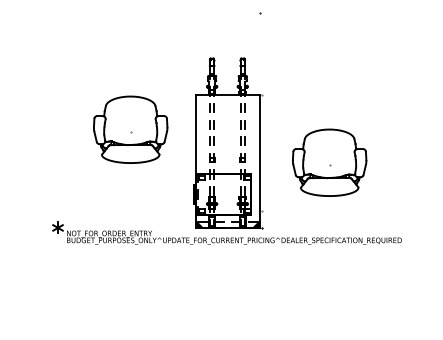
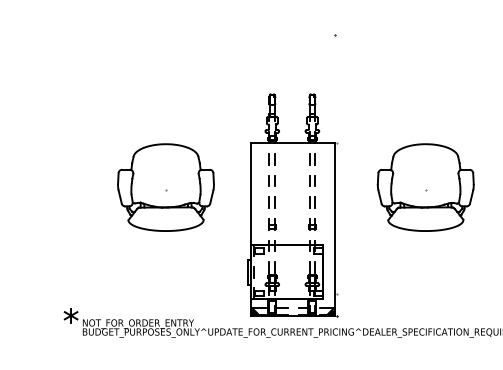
part: (329, 162) -> (425, 187), moved

